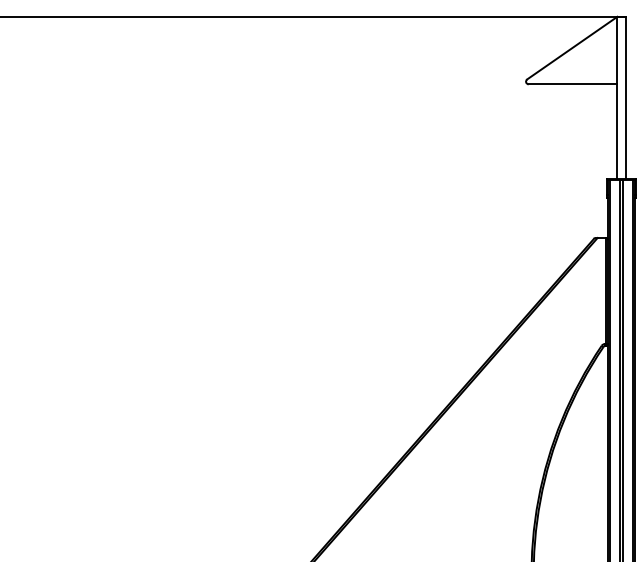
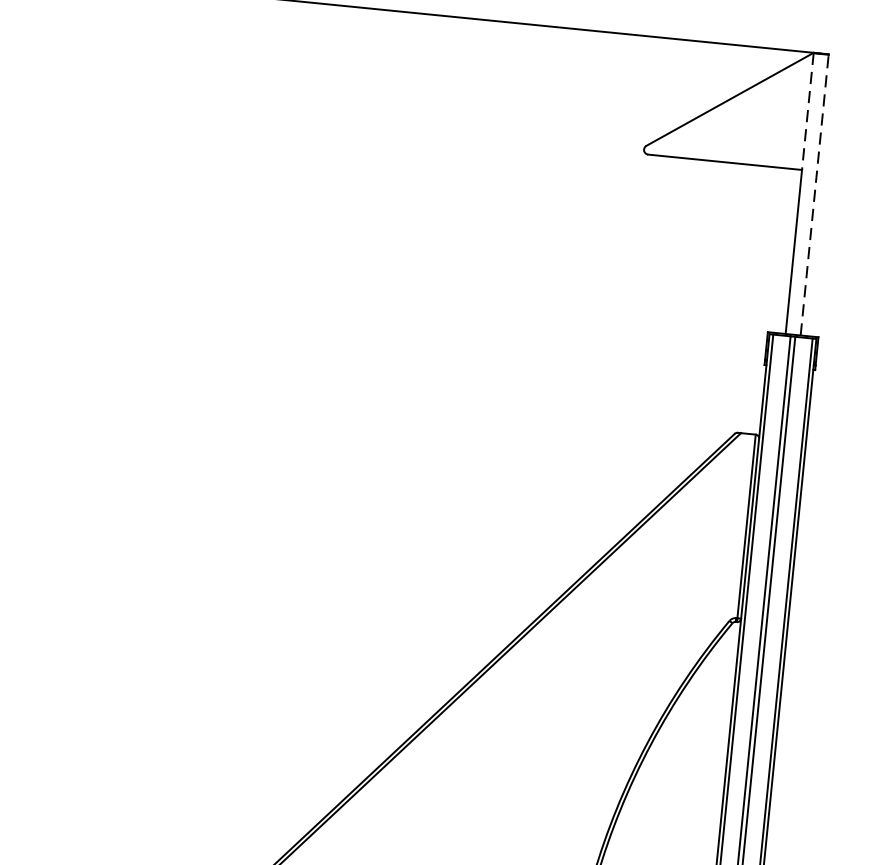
line: (617, 50) -> (808, 111), solid -> dashed
line: (626, 97) -> (815, 194), solid -> dashed

